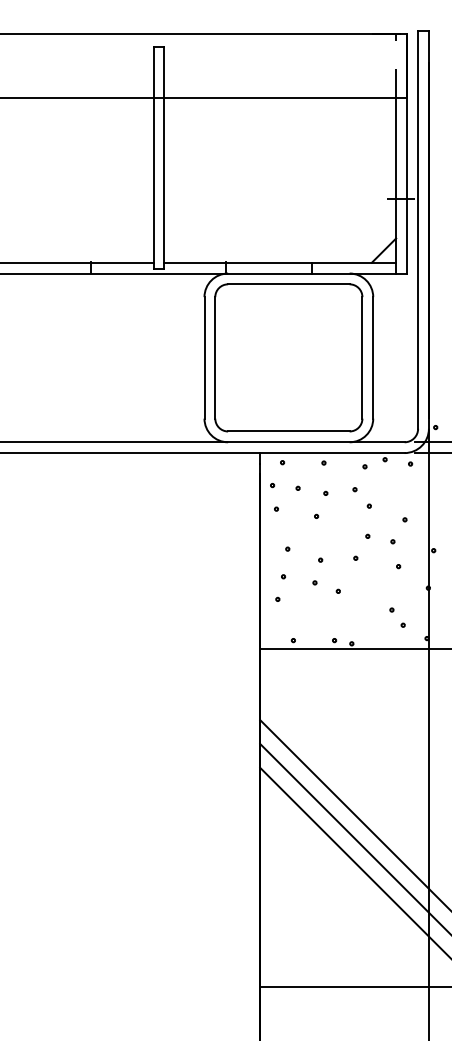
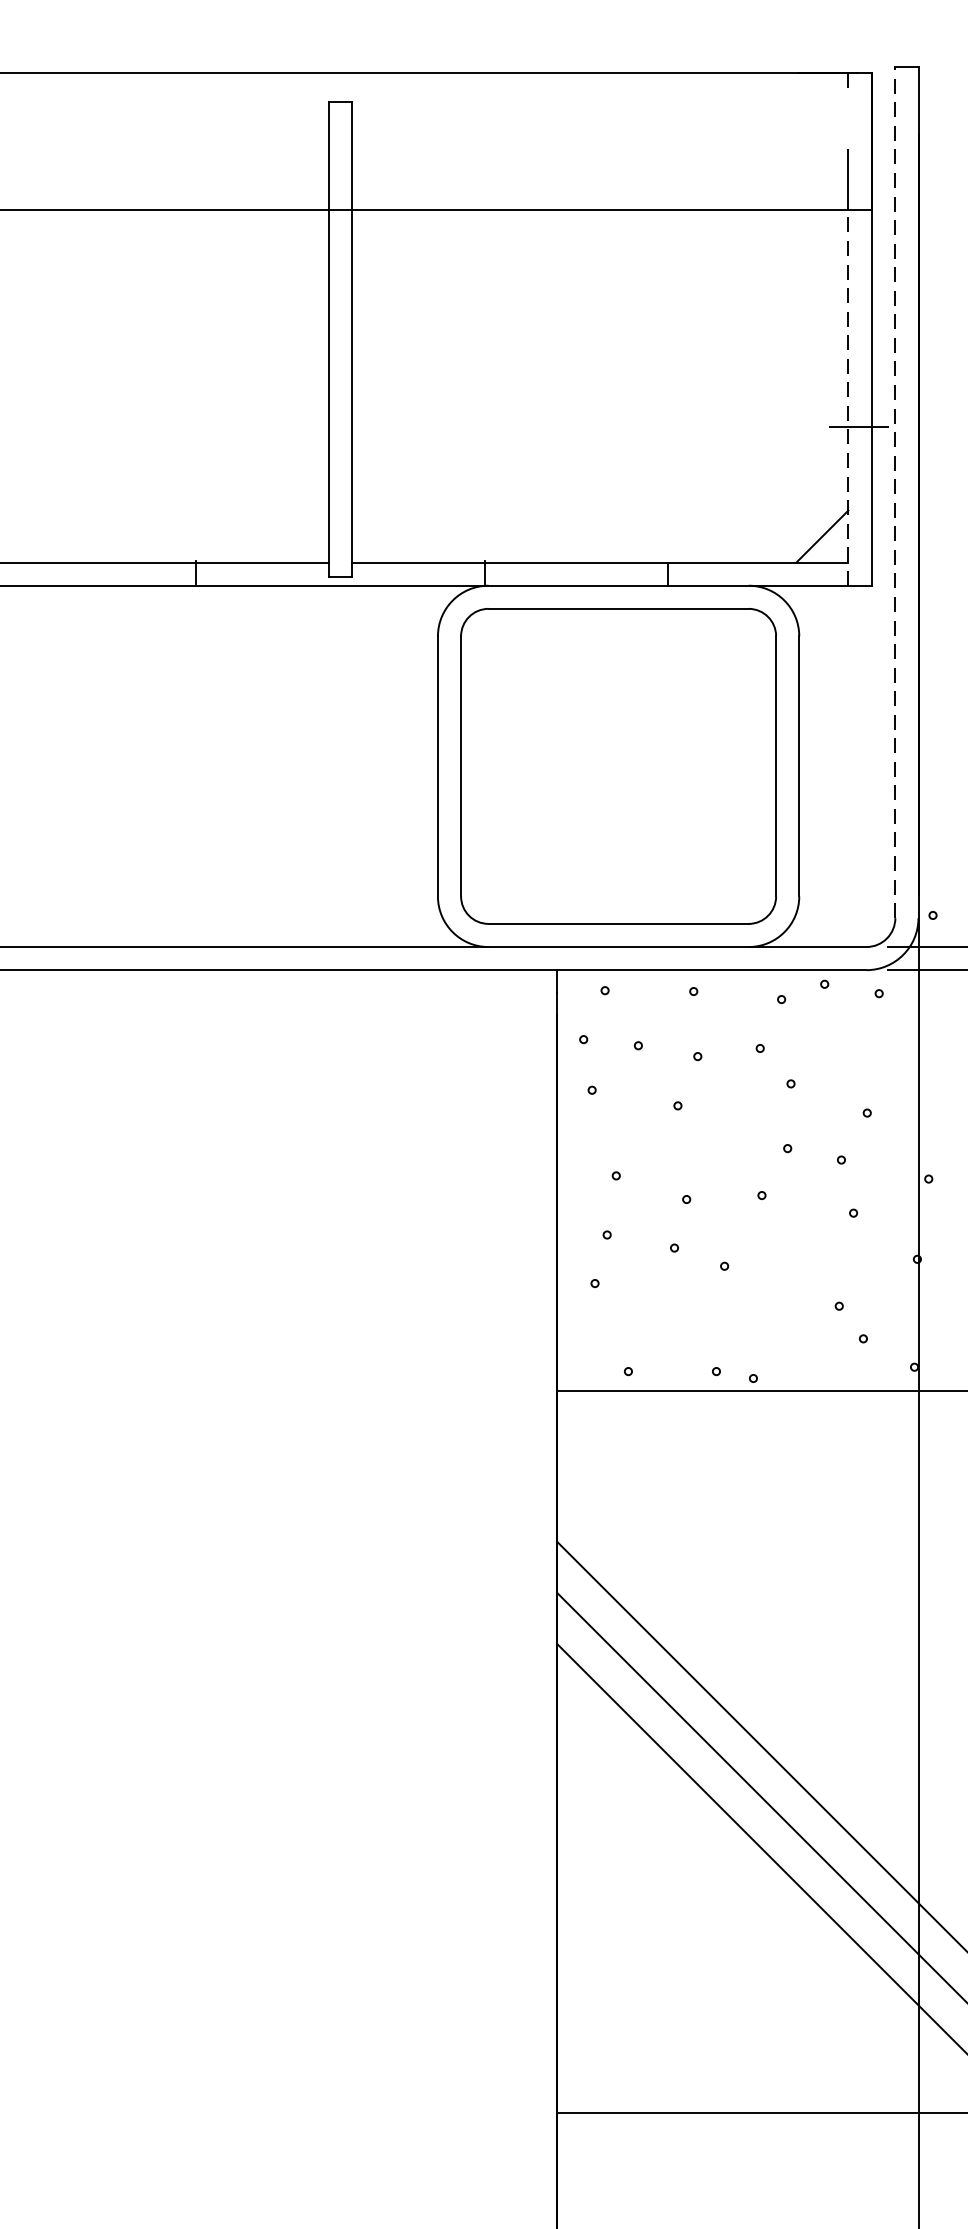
line: (396, 185) -> (849, 397), solid -> dashed
line: (418, 230) -> (896, 493), solid -> dashed

